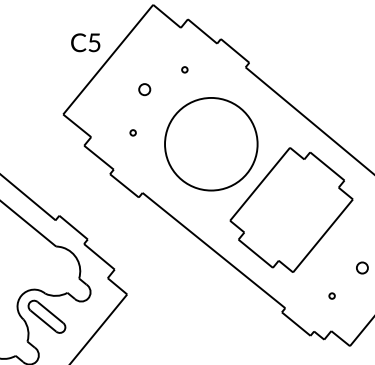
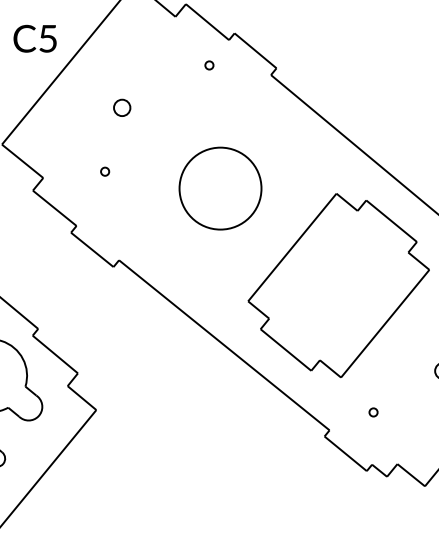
part: (184, 69) -> (208, 64), moved
part: (211, 144) -> (220, 188), size x0.6
part: (331, 295) -> (372, 411), moved

